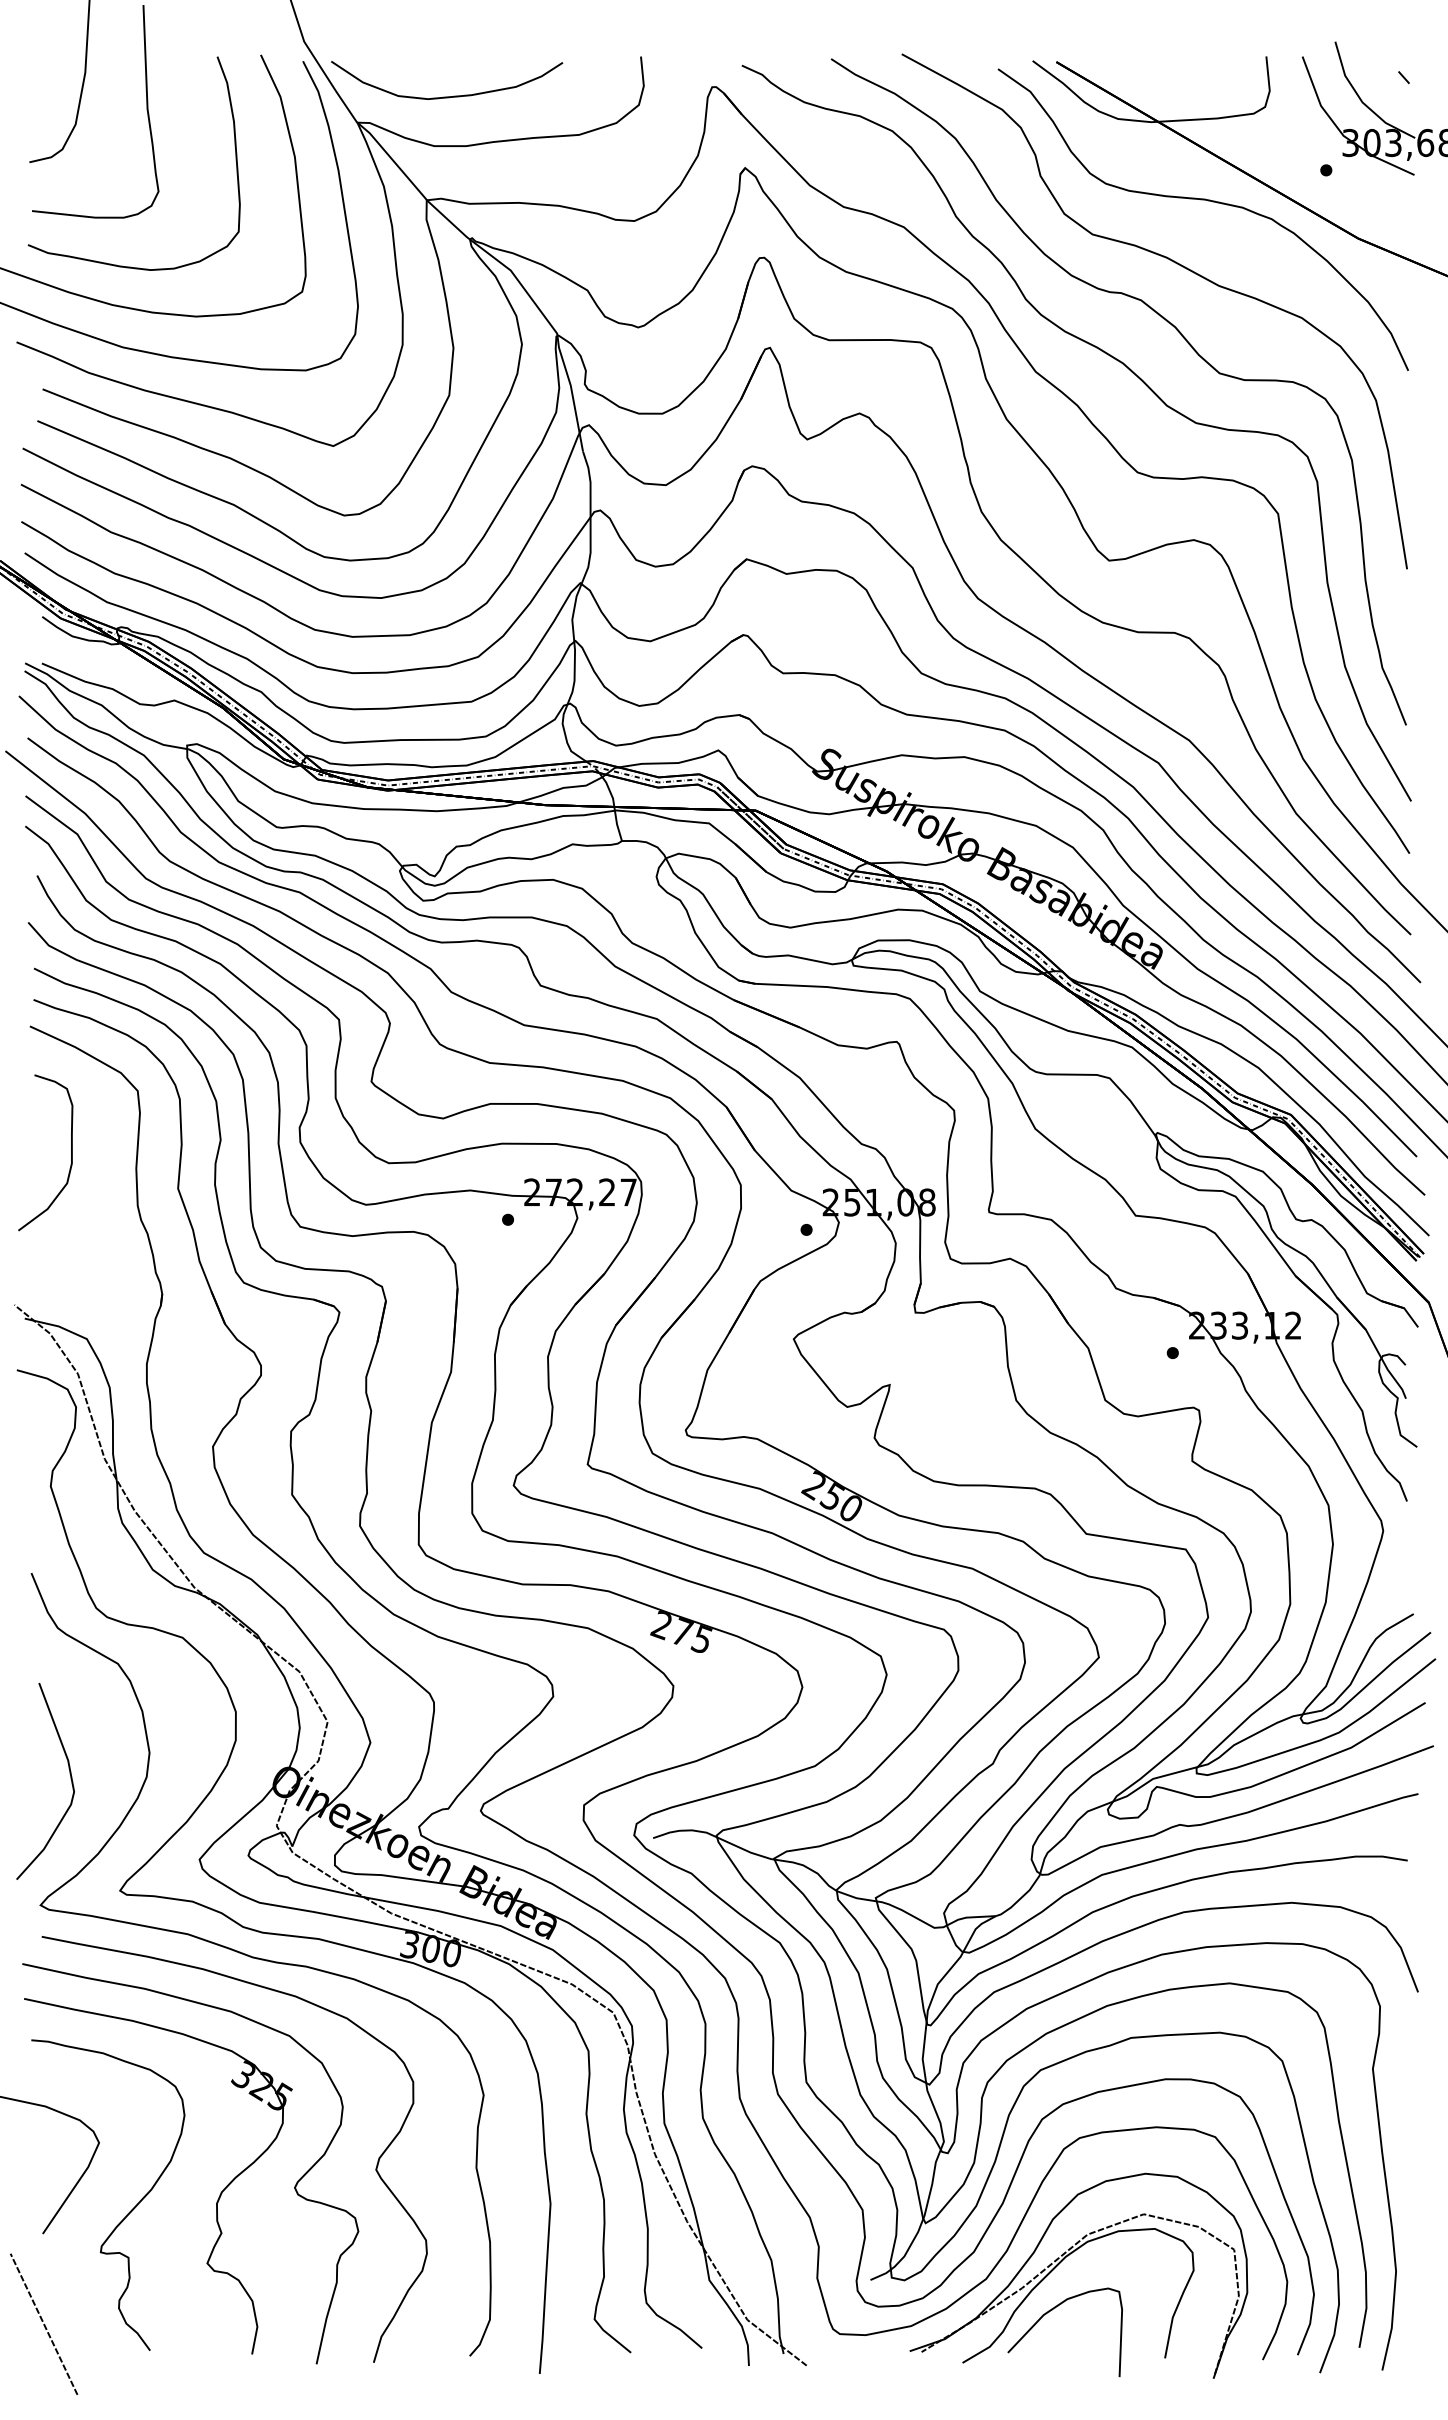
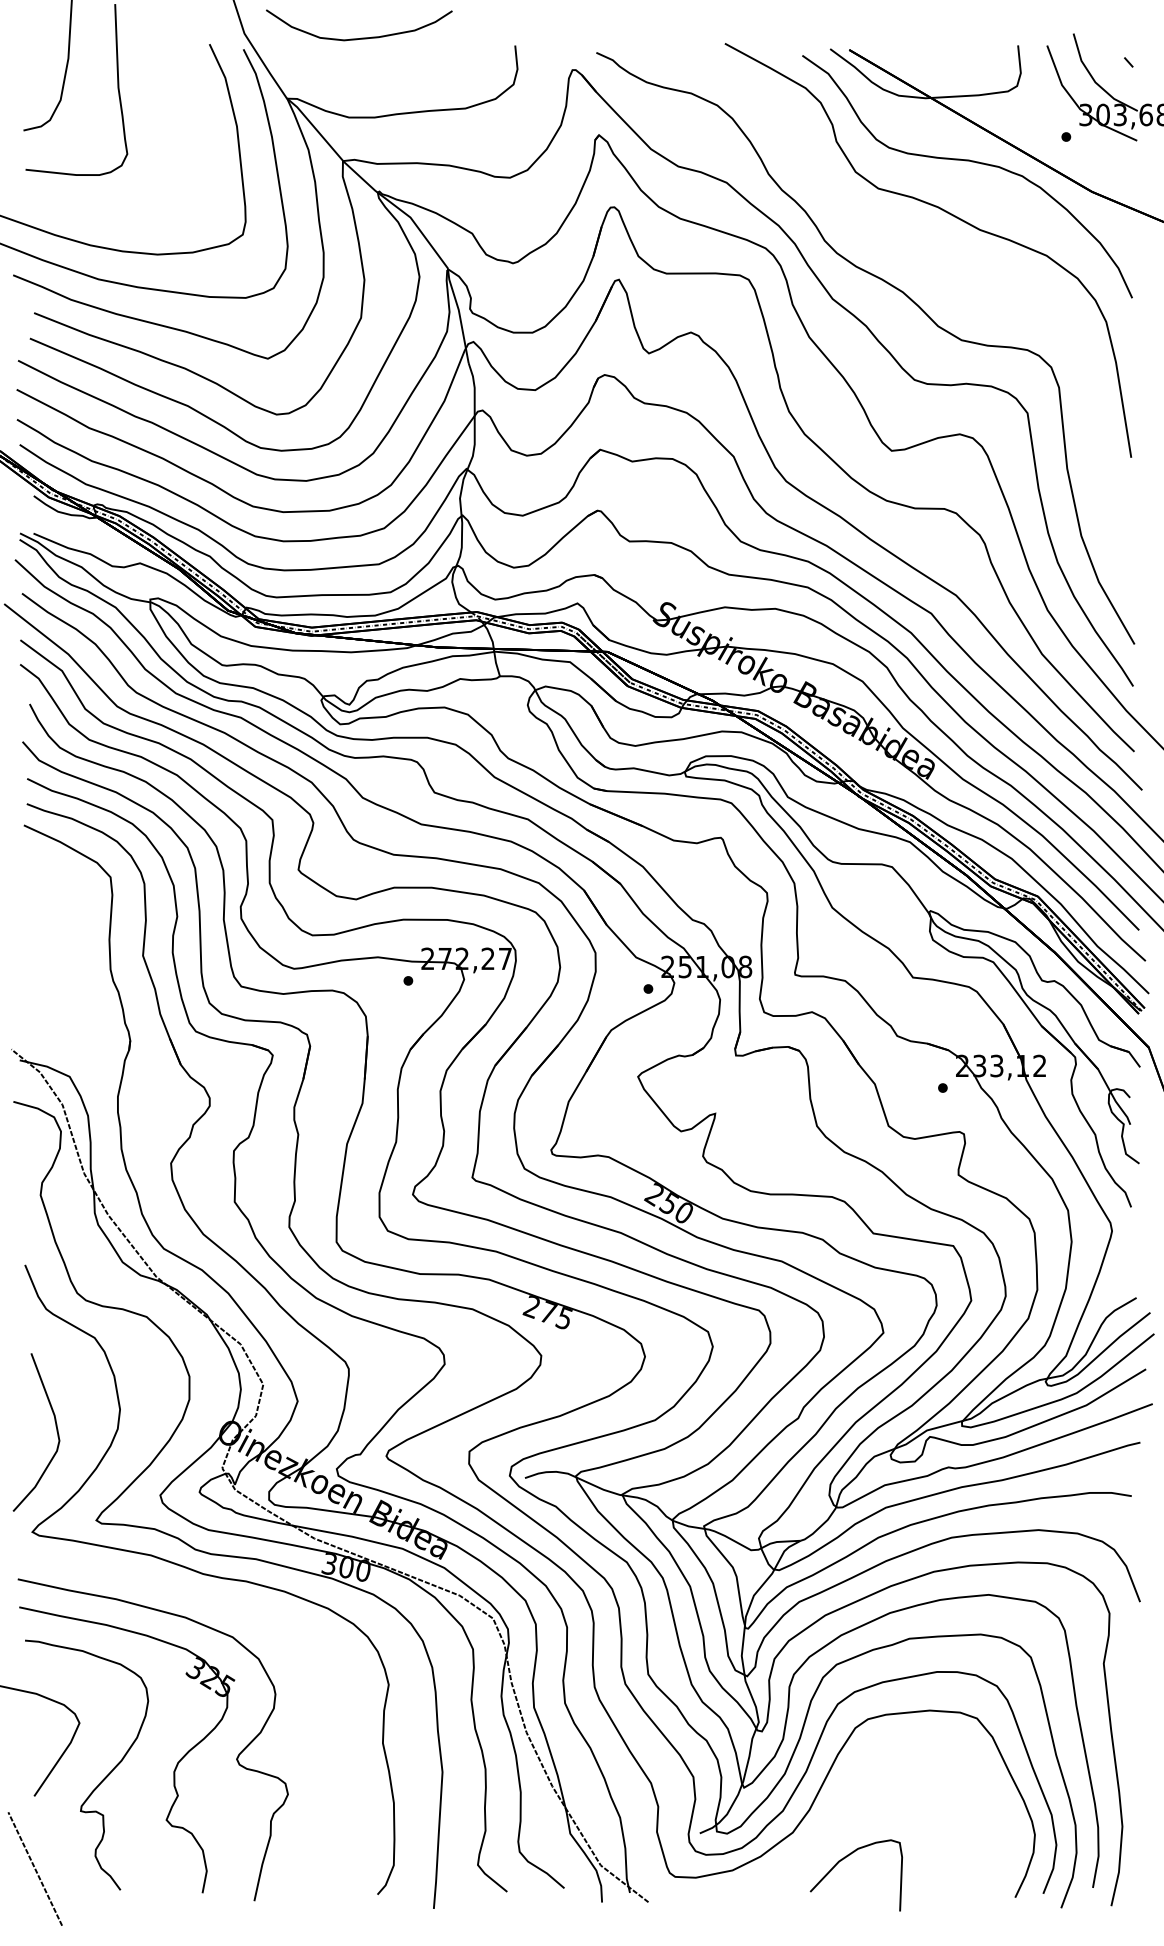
curve: (447, 96) -> (359, 38), moved
curve: (235, 160) -> (189, 129), removed
curve: (1181, 336) -> (949, 270), removed
curve: (71, 1152) -> (57, 926), removed
curve: (375, 2168) -> (301, 1743), removed
part: (1063, 2260) -> (854, 1817), removed

